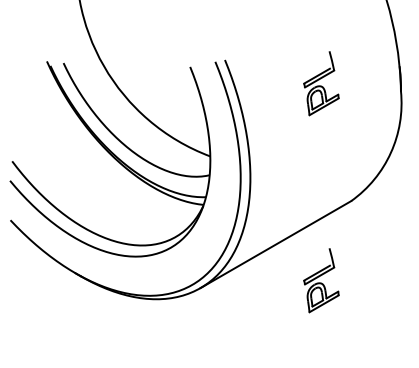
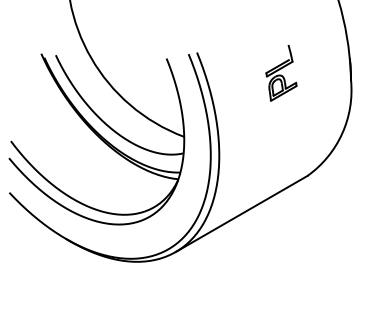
part: (321, 280) -> (281, 245), removed

